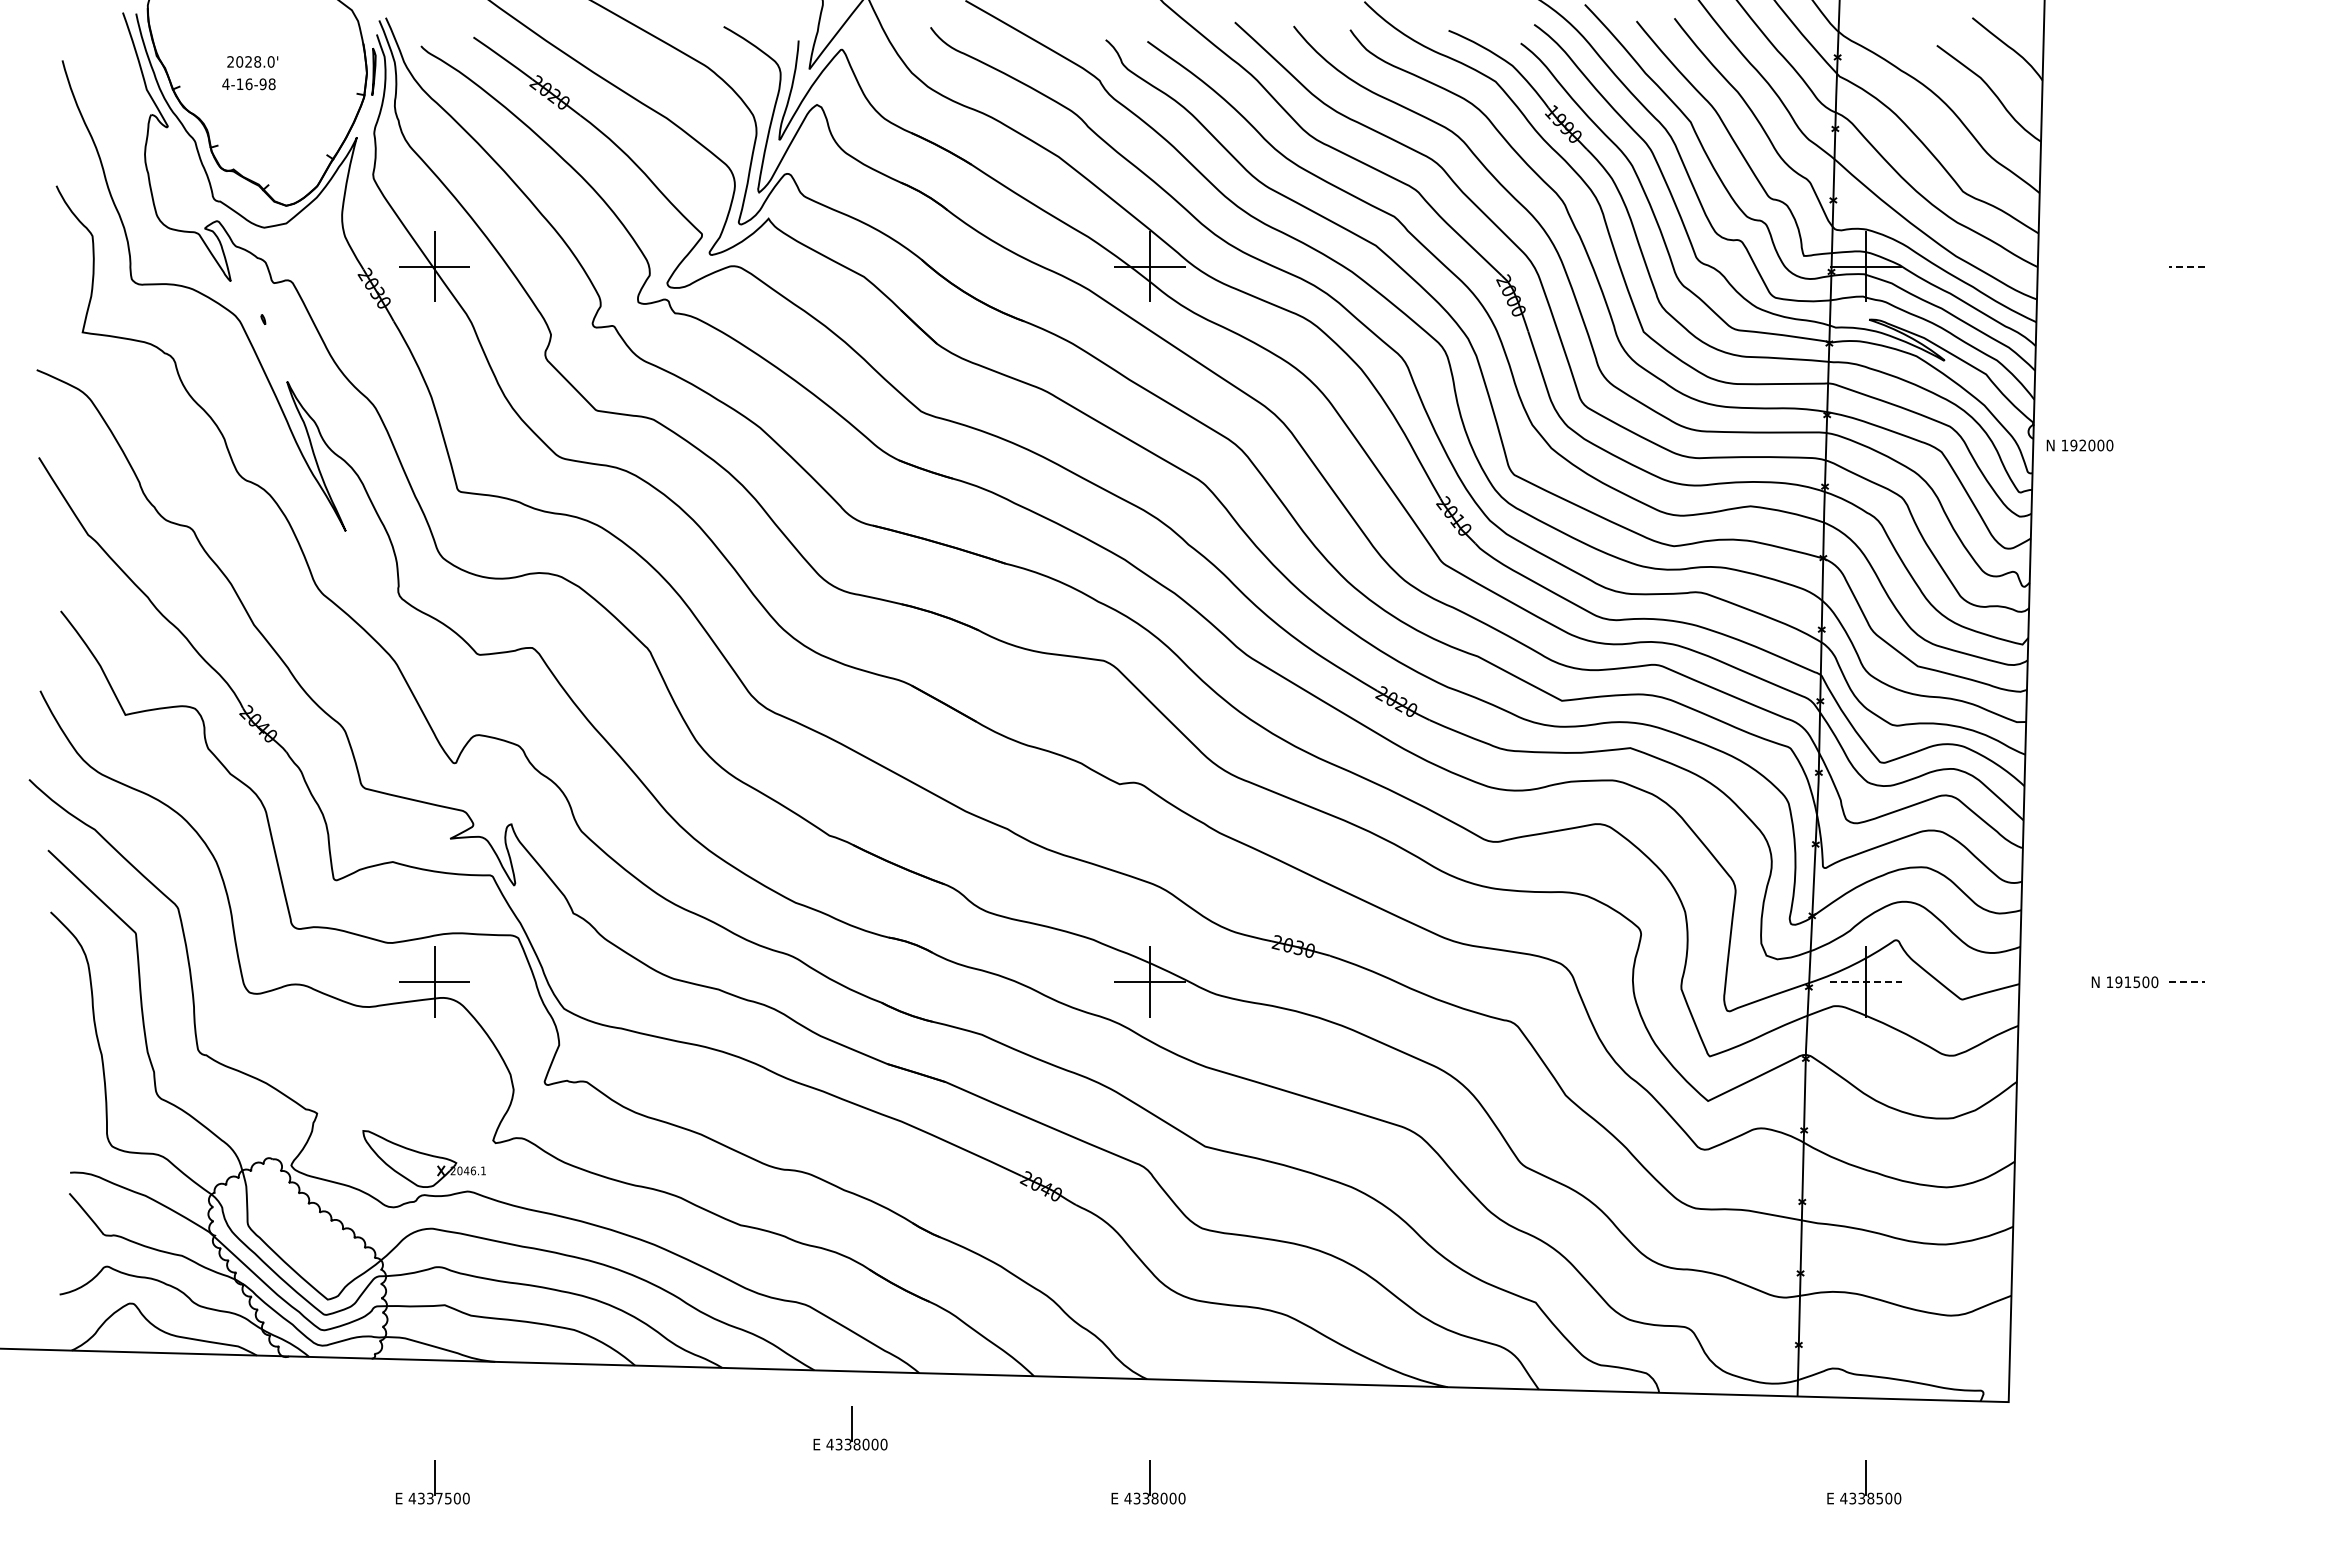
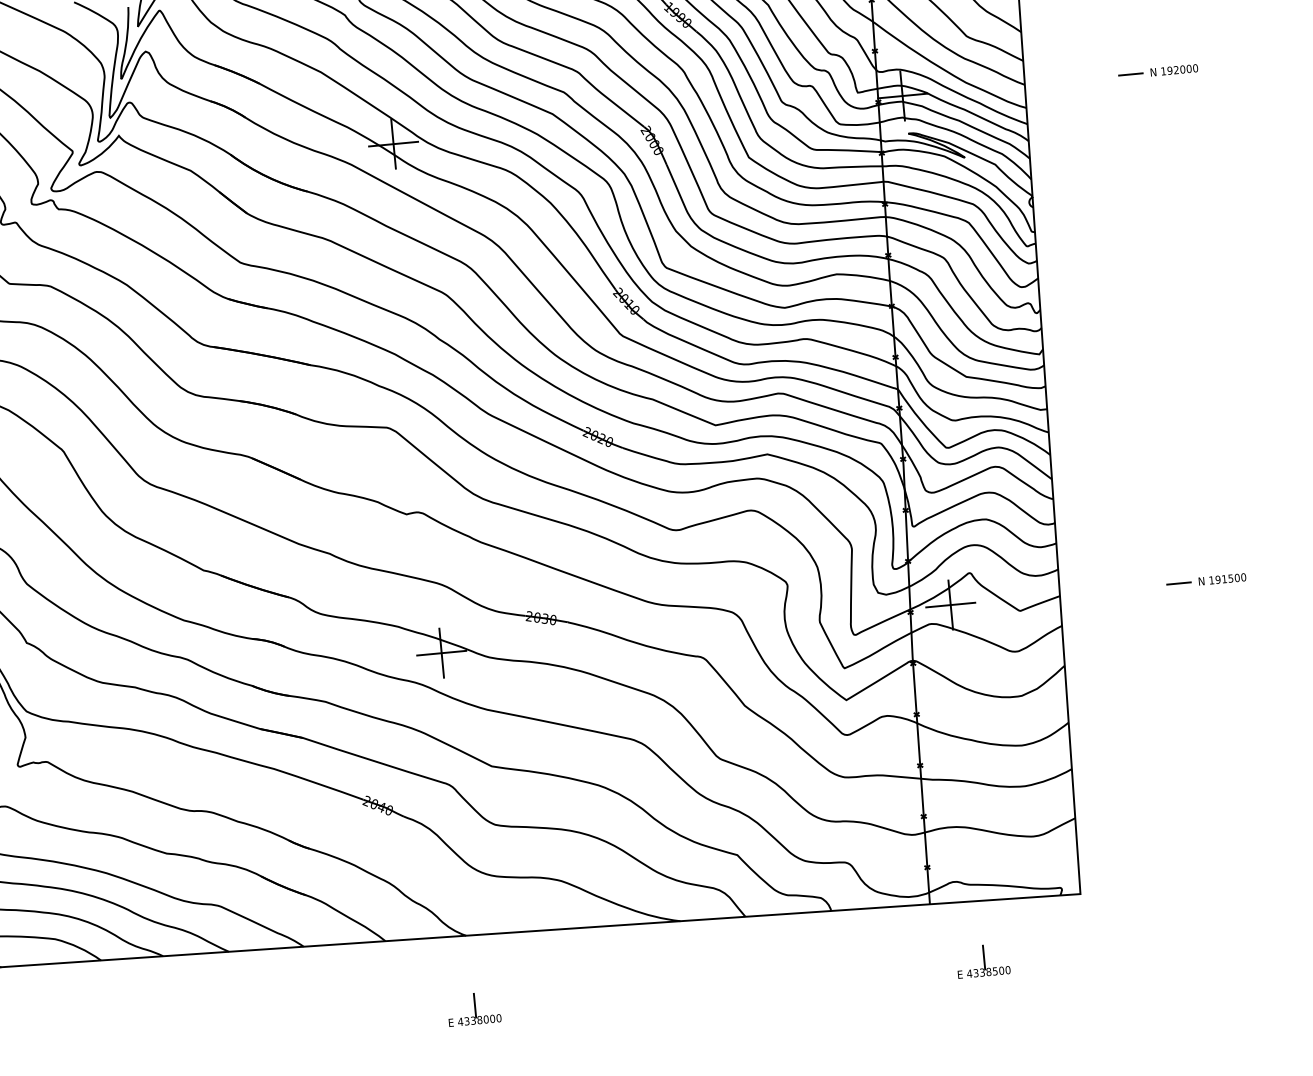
line: (2186, 266) -> (1130, 74), dashed -> solid
text: (2079, 445) -> (1173, 70), moved
line: (1866, 982) -> (951, 605), dashed -> solid
text: (2124, 982) -> (1222, 579), moved
line: (2186, 982) -> (1178, 583), dashed -> solid
part: (850, 1428) -> (258, 990), removed

